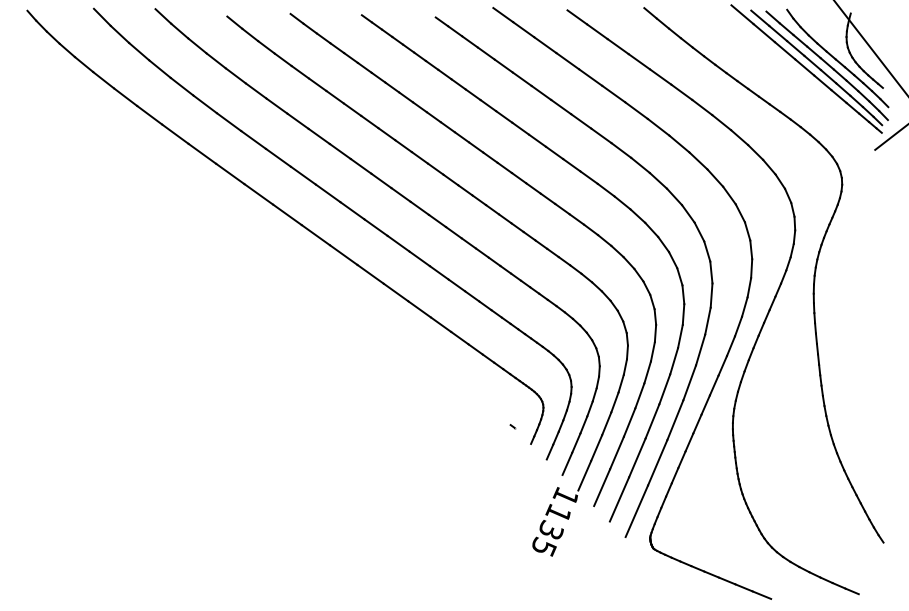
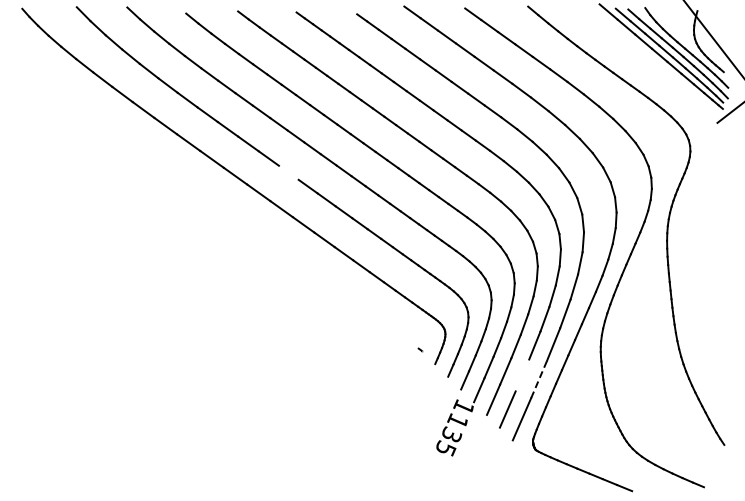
line: (352, 210) -> (288, 172), removed
line: (637, 457) -> (522, 375), removed
line: (658, 462) -> (539, 379), solid -> dashed

